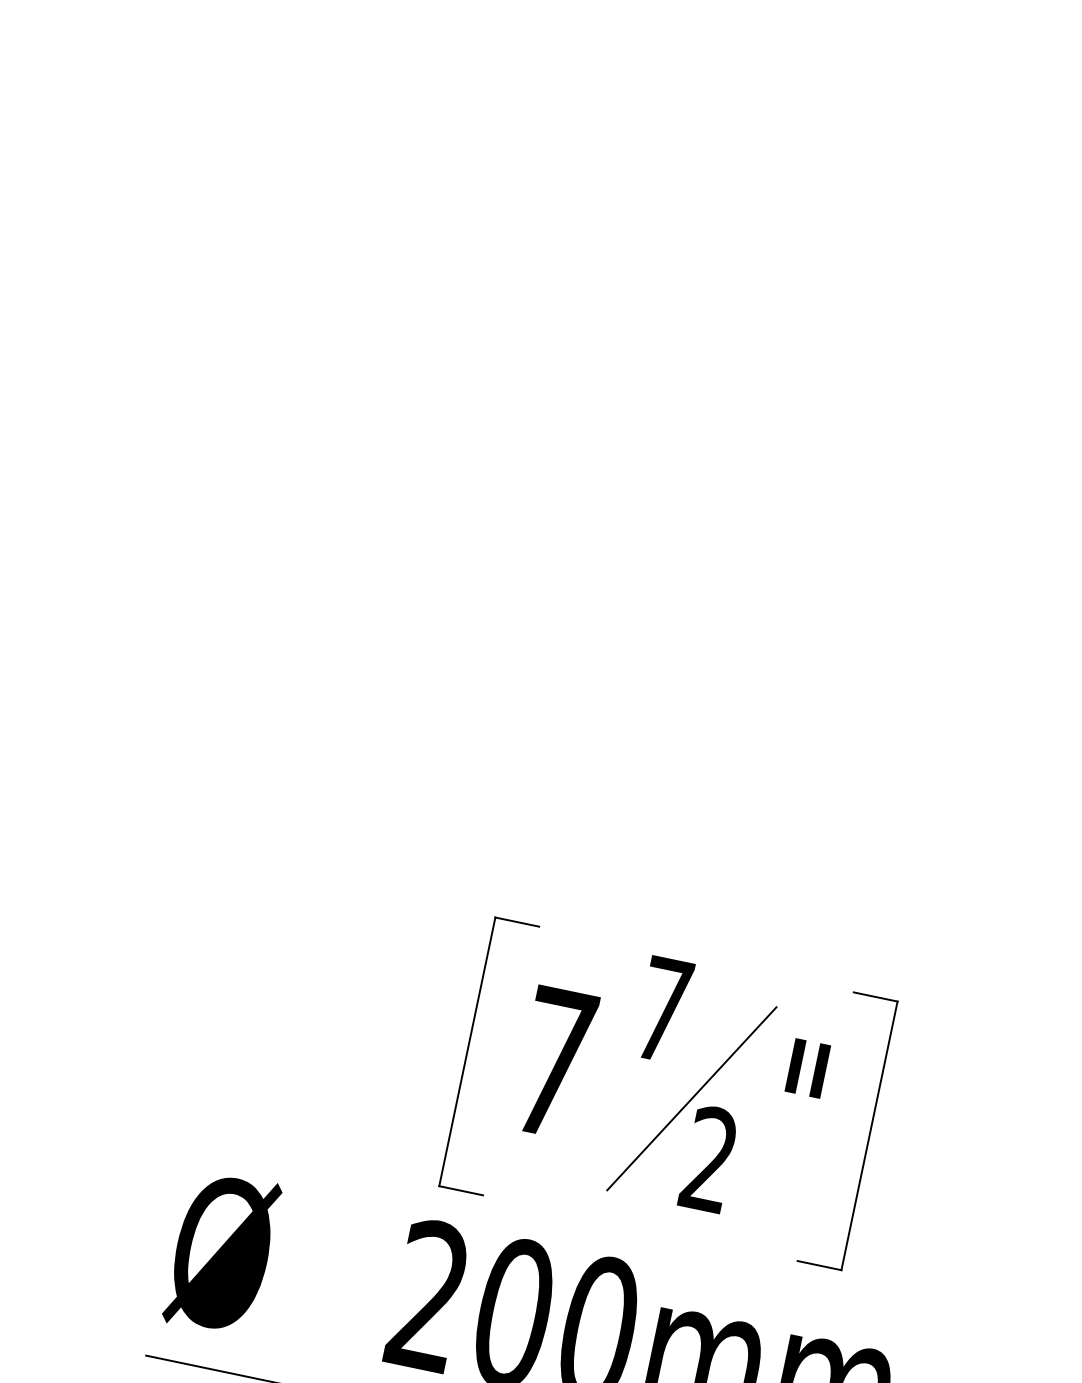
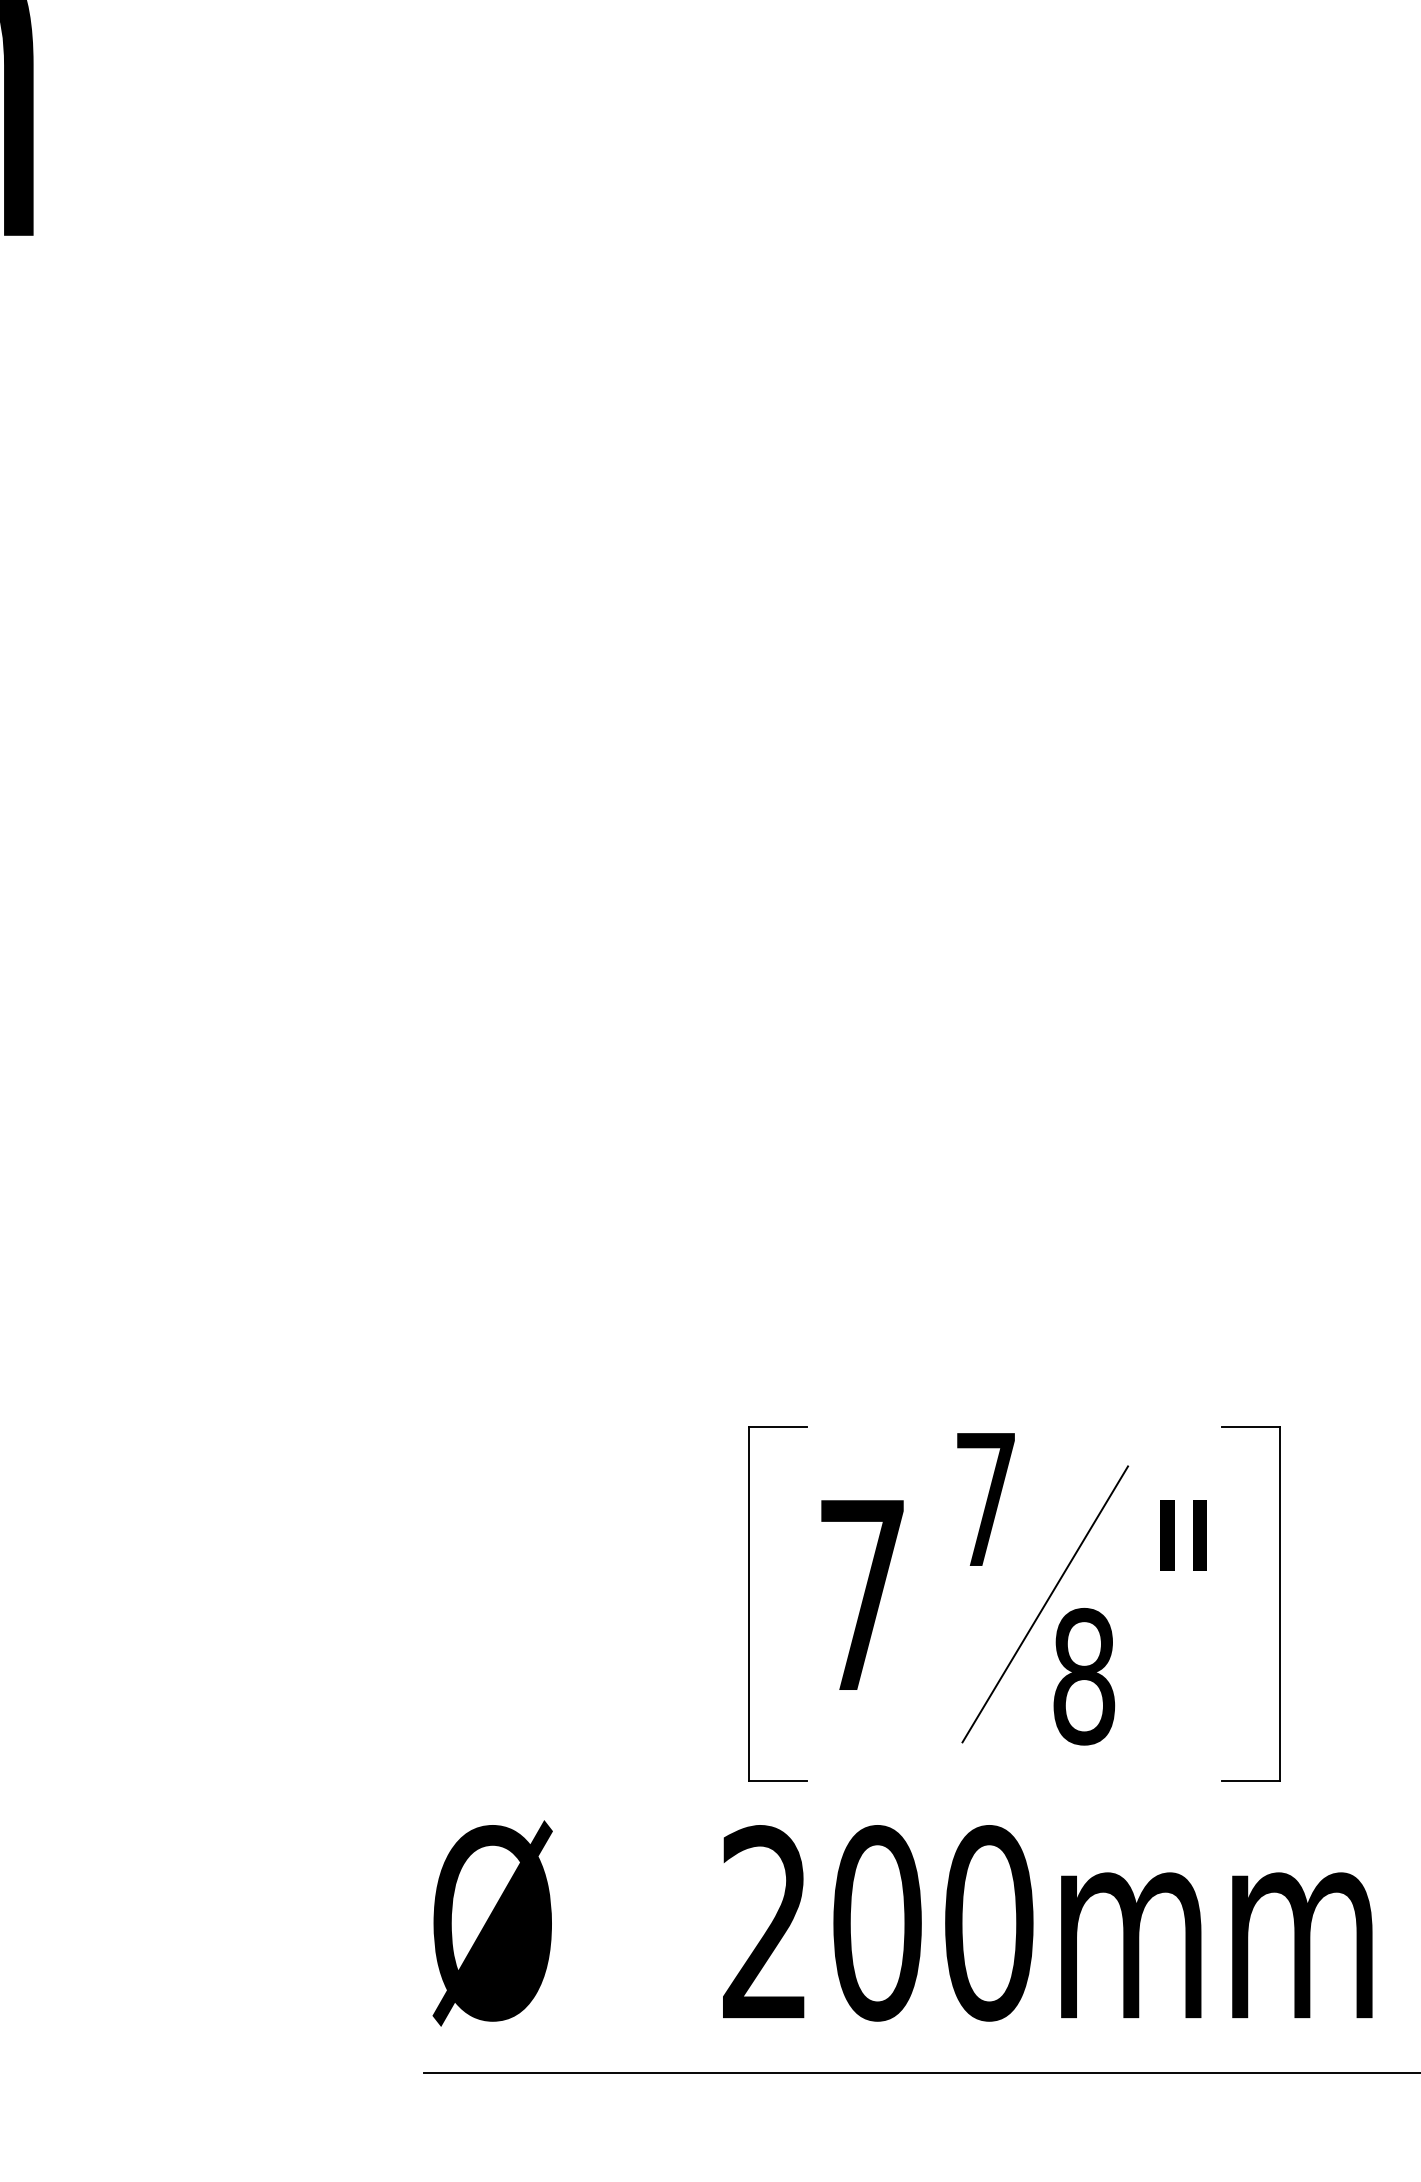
text: (710, 1159) -> (1084, 1676), 2 -> 8

